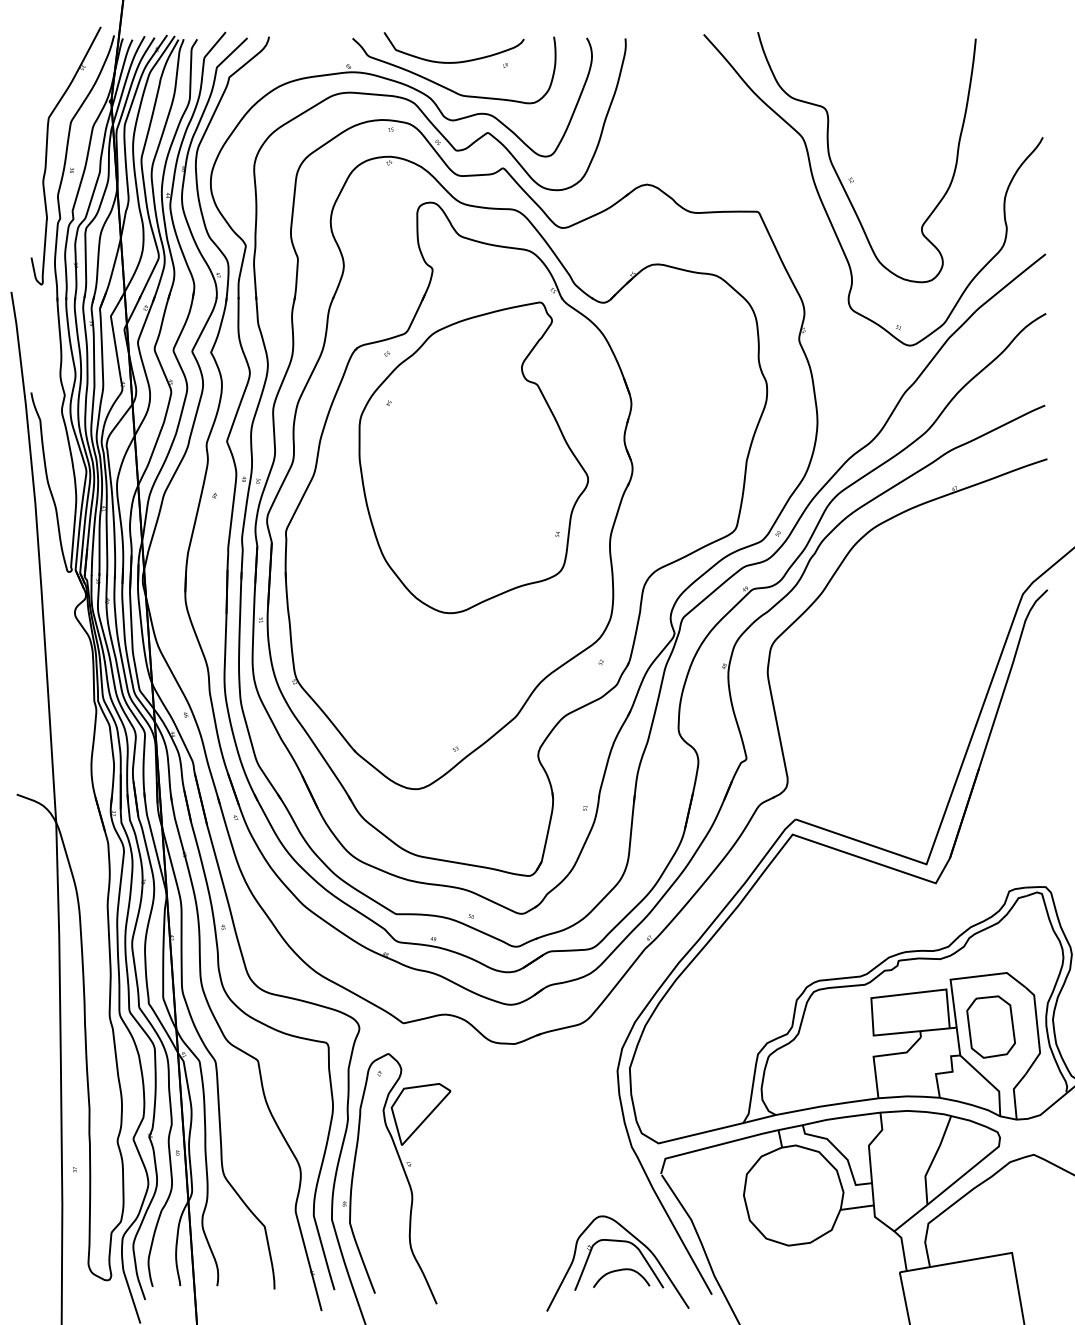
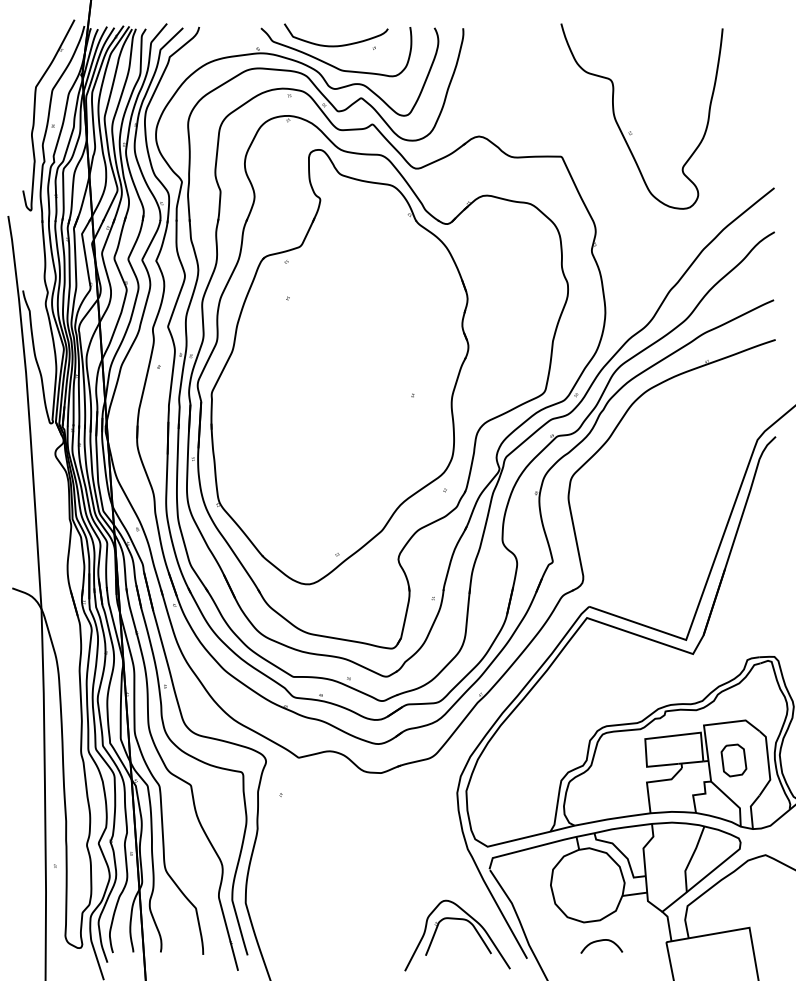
part: (825, 207) -> (611, 153), removed
part: (473, 457) -> (350, 338), removed
part: (990, 1026) -> (733, 760), size x0.7
part: (404, 1174) -> (299, 869), removed
curve: (619, 1271) -> (600, 941), moved

